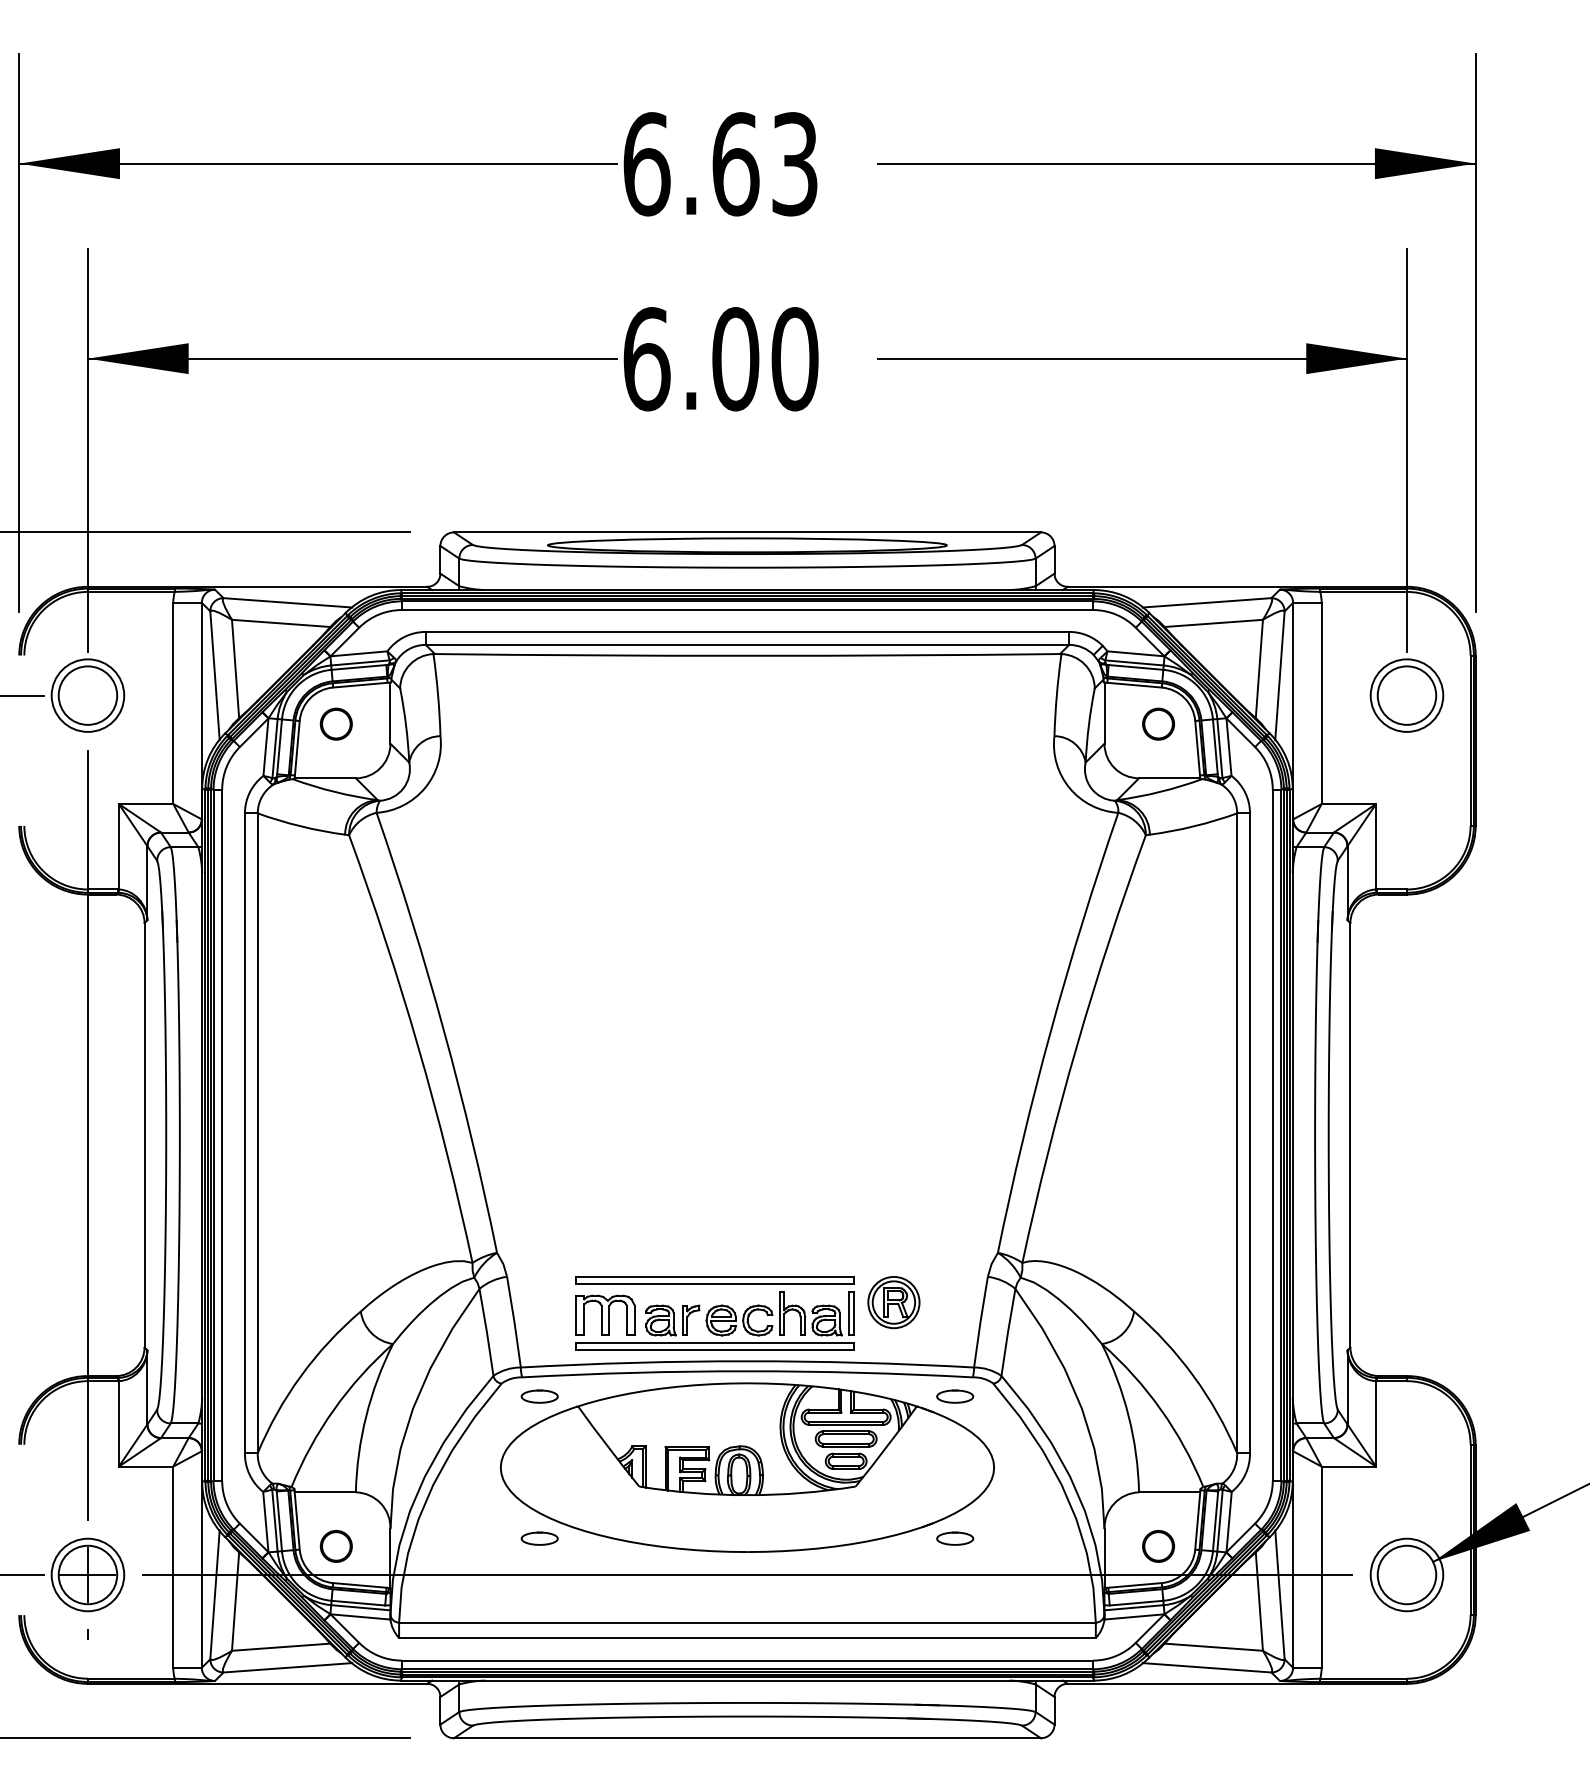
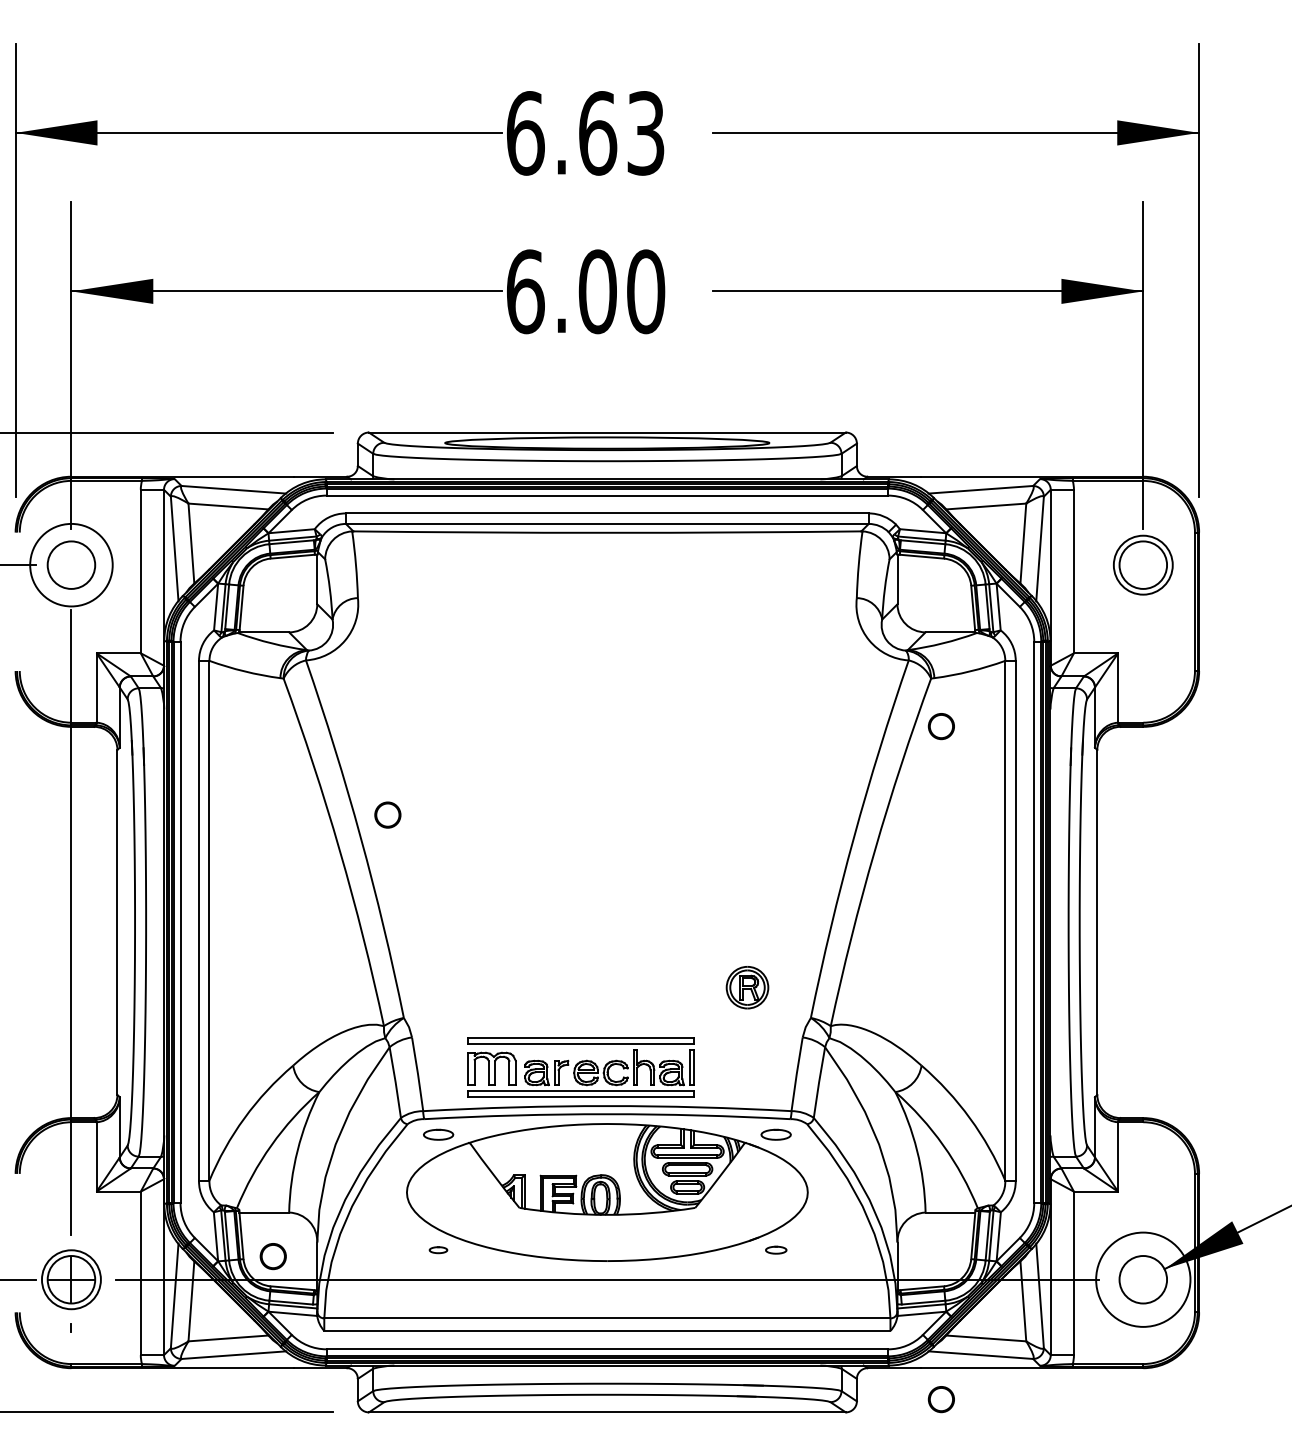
circle: (87, 695) -> (71, 565), size x1.4
part: (335, 723) -> (387, 814), moved
part: (1158, 723) -> (941, 725), moved
part: (893, 1302) -> (747, 987), moved
part: (539, 1538) -> (438, 1250), size x0.6
part: (955, 1538) -> (776, 1250), size x0.7
part: (1158, 1546) -> (941, 1399), moved
circle: (1406, 1574) -> (1142, 1279), size x1.6

